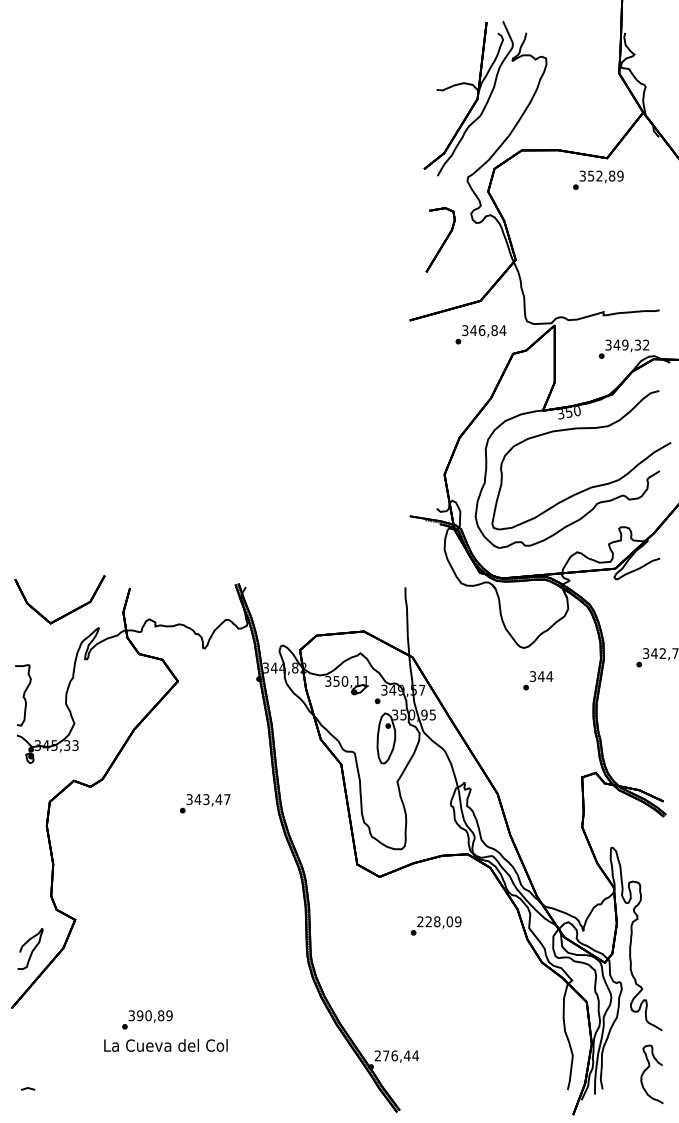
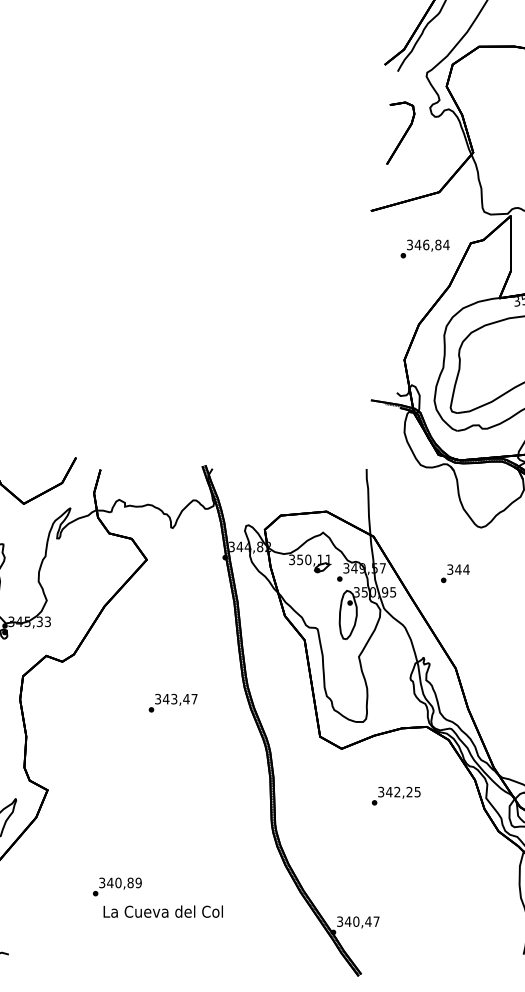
text: (480, 334) -> (424, 248), moved
text: (538, 680) -> (455, 573), moved
text: (205, 803) -> (173, 702), moved
text: (439, 921) -> (399, 791), 228,09 -> 342,25
text: (139, 1015) -> (109, 882), 390,89 -> 340,89
text: (165, 1045) -> (162, 911), moved
text: (396, 1055) -> (358, 921), 276,44 -> 340,47

